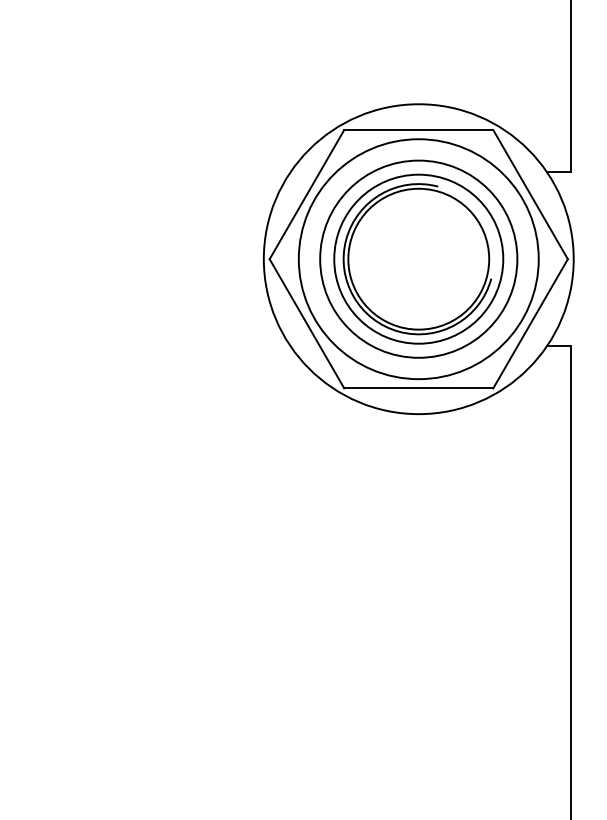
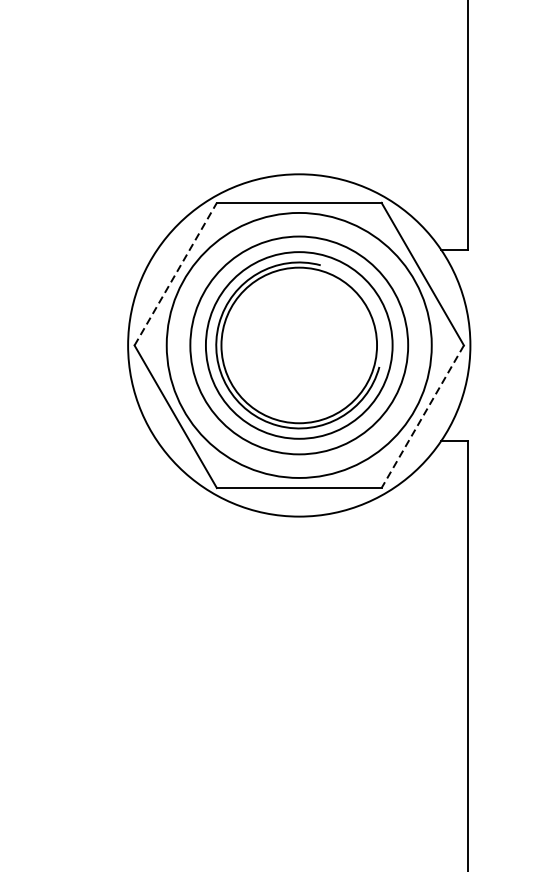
line: (306, 194) -> (175, 273), solid -> dashed
line: (530, 323) -> (422, 416), solid -> dashed

